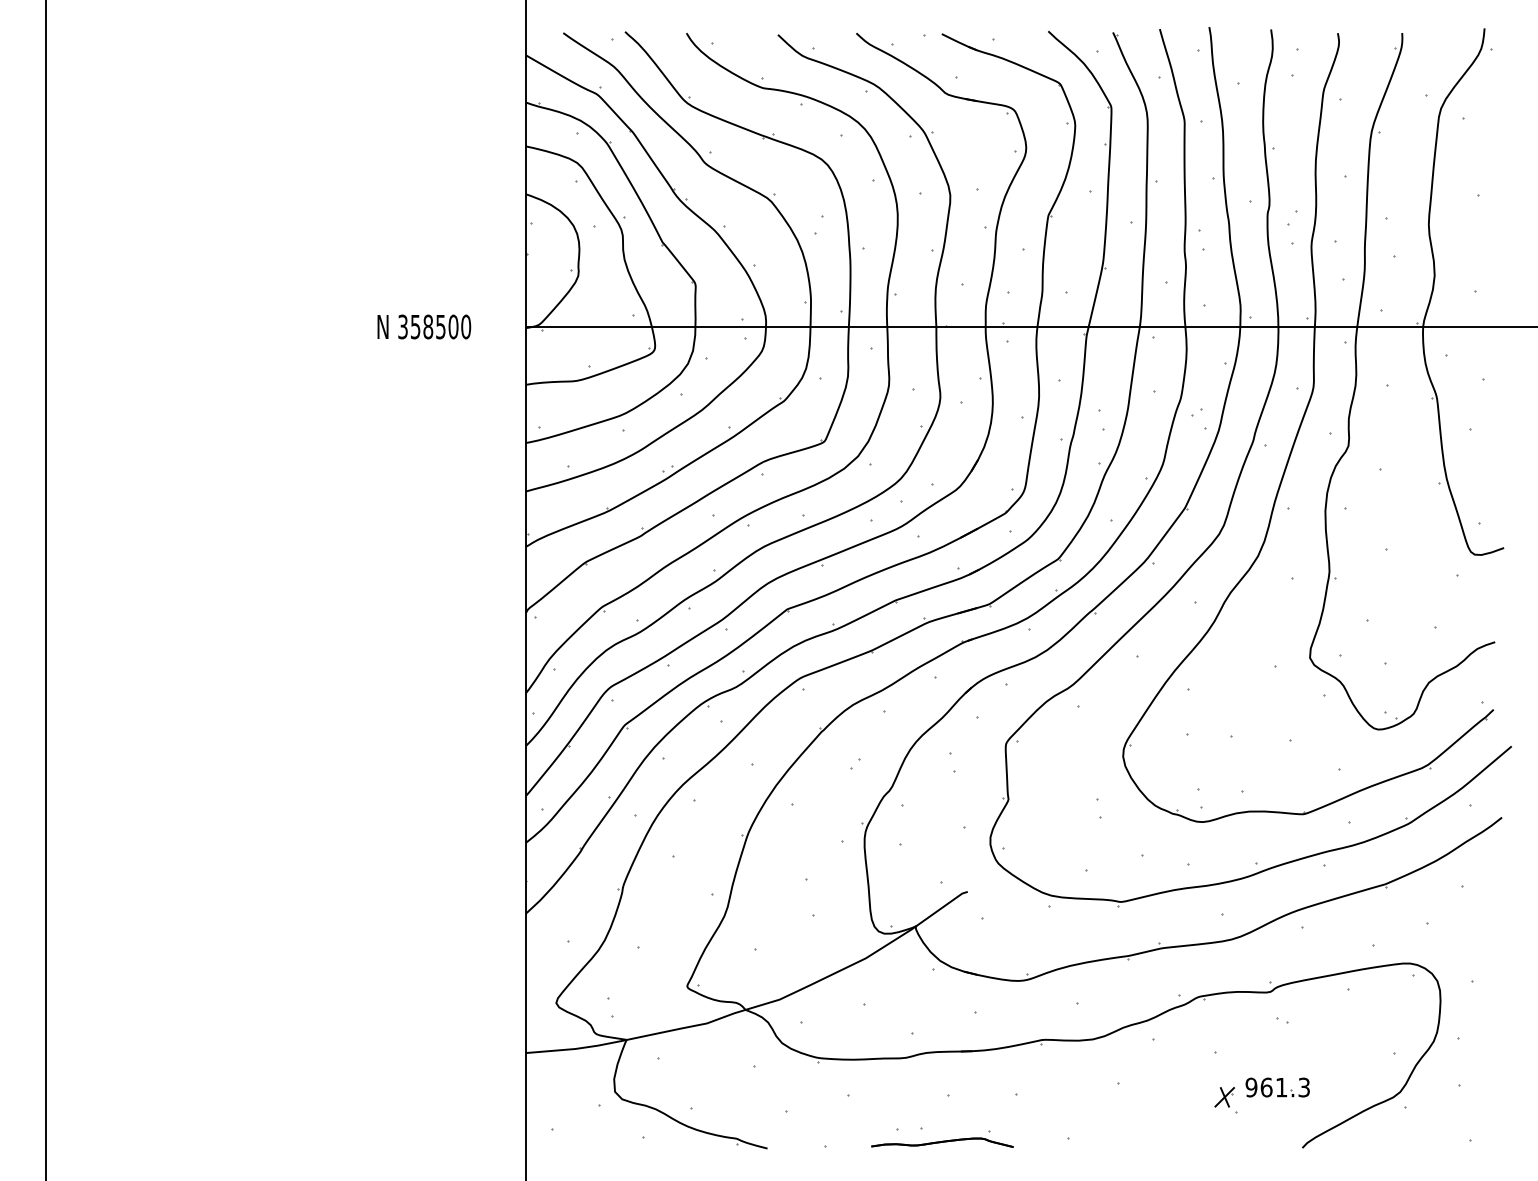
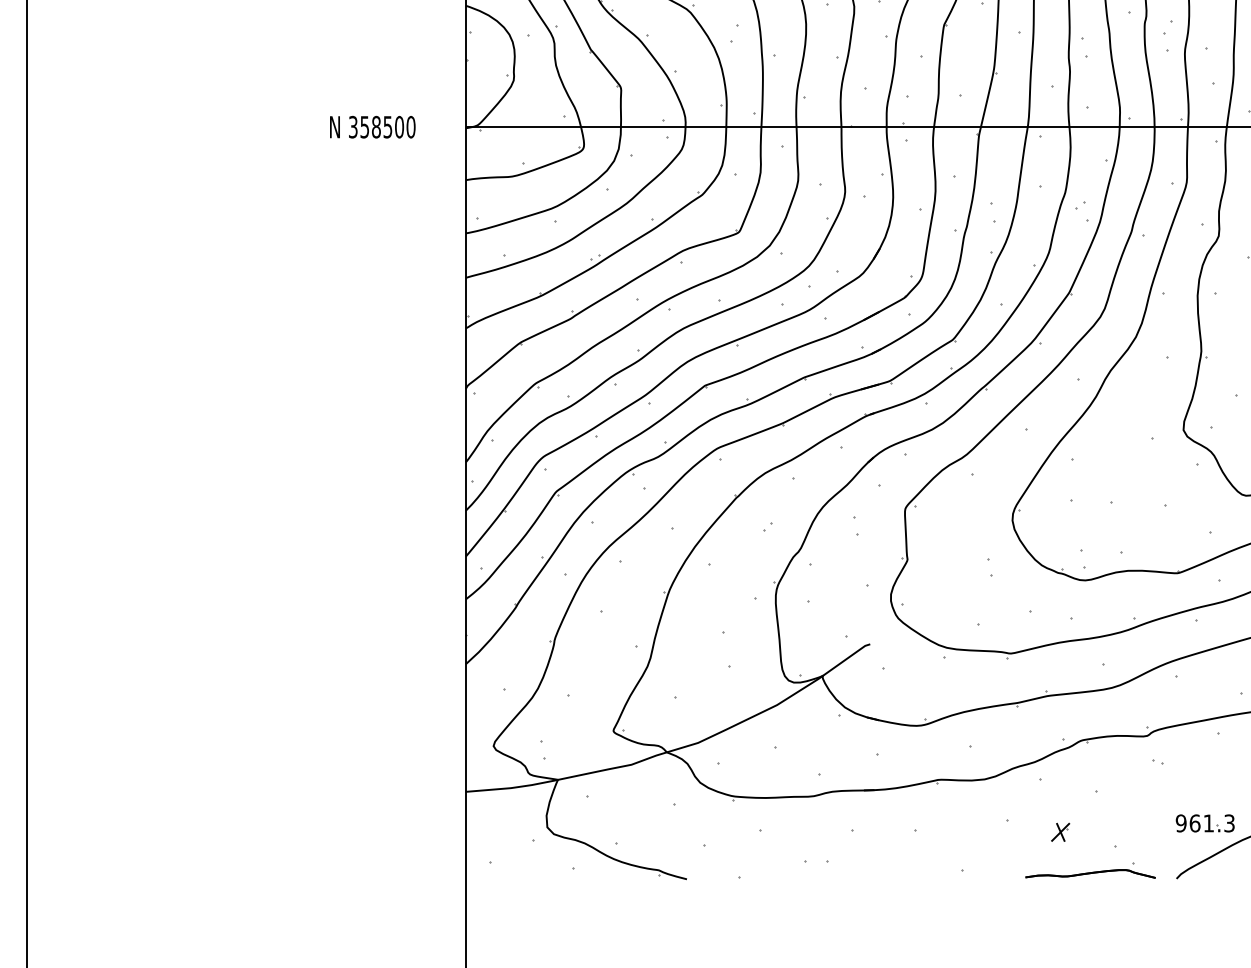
part: (1277, 1087) -> (1205, 823), moved
part: (1224, 1097) -> (1060, 832), moved
part: (942, 1138) -> (1090, 870), moved

